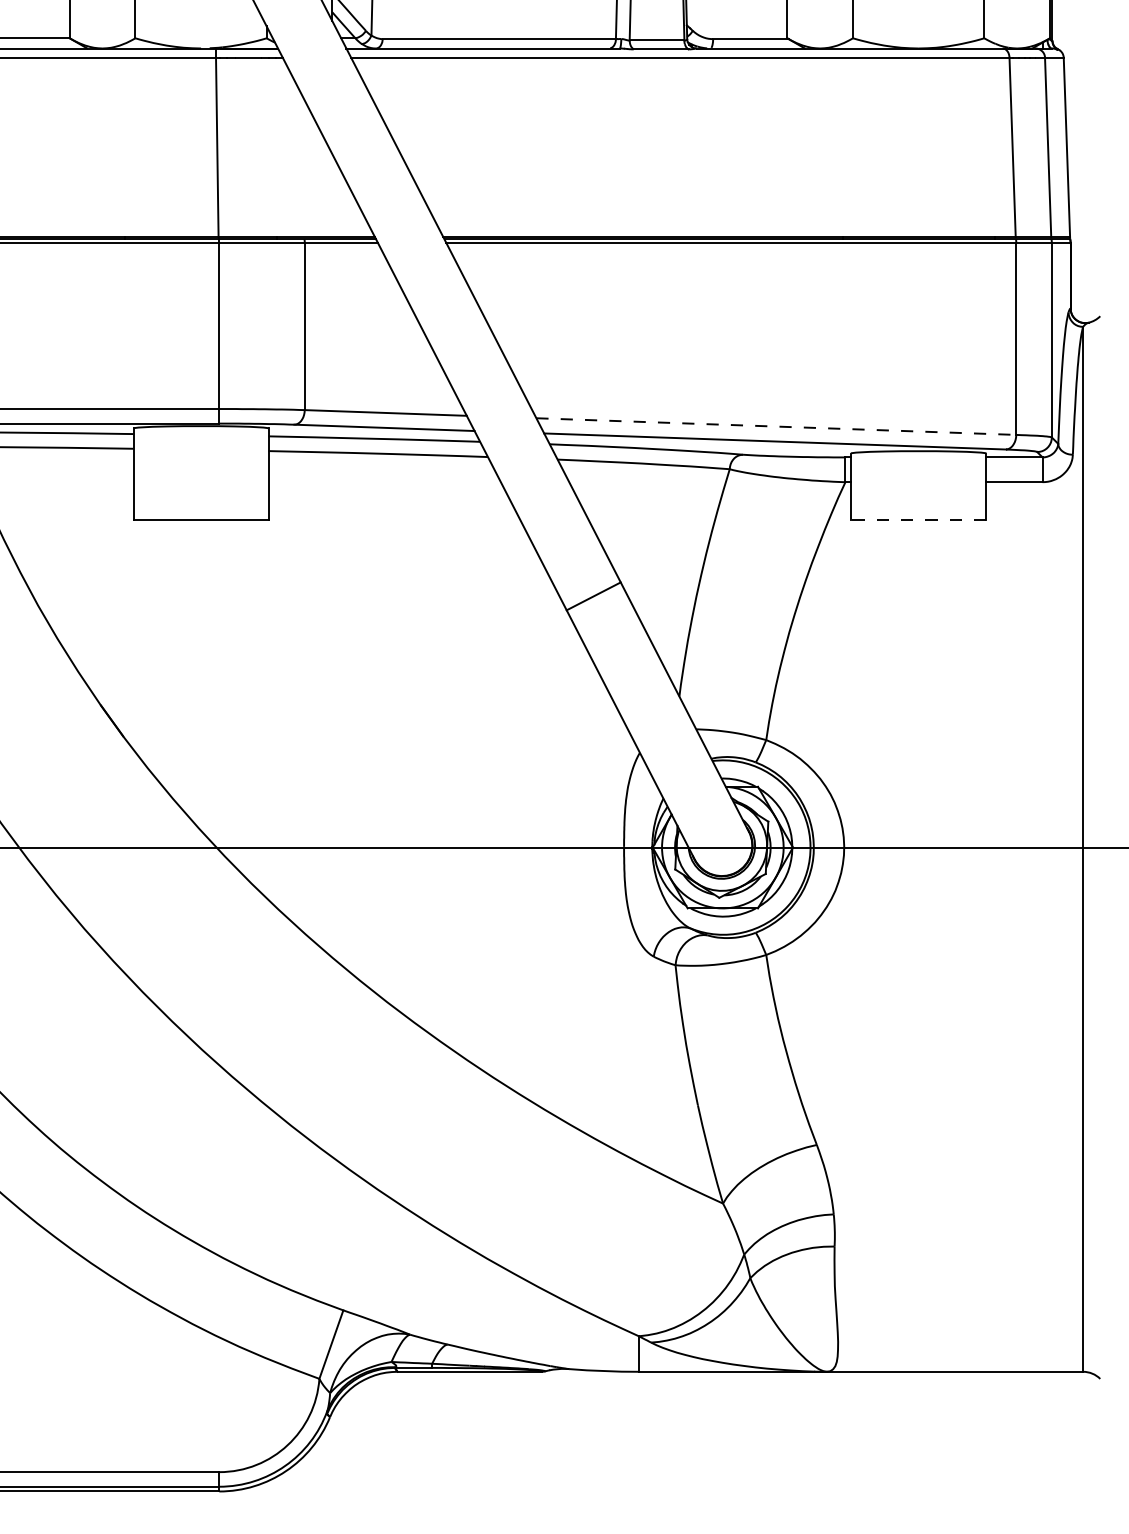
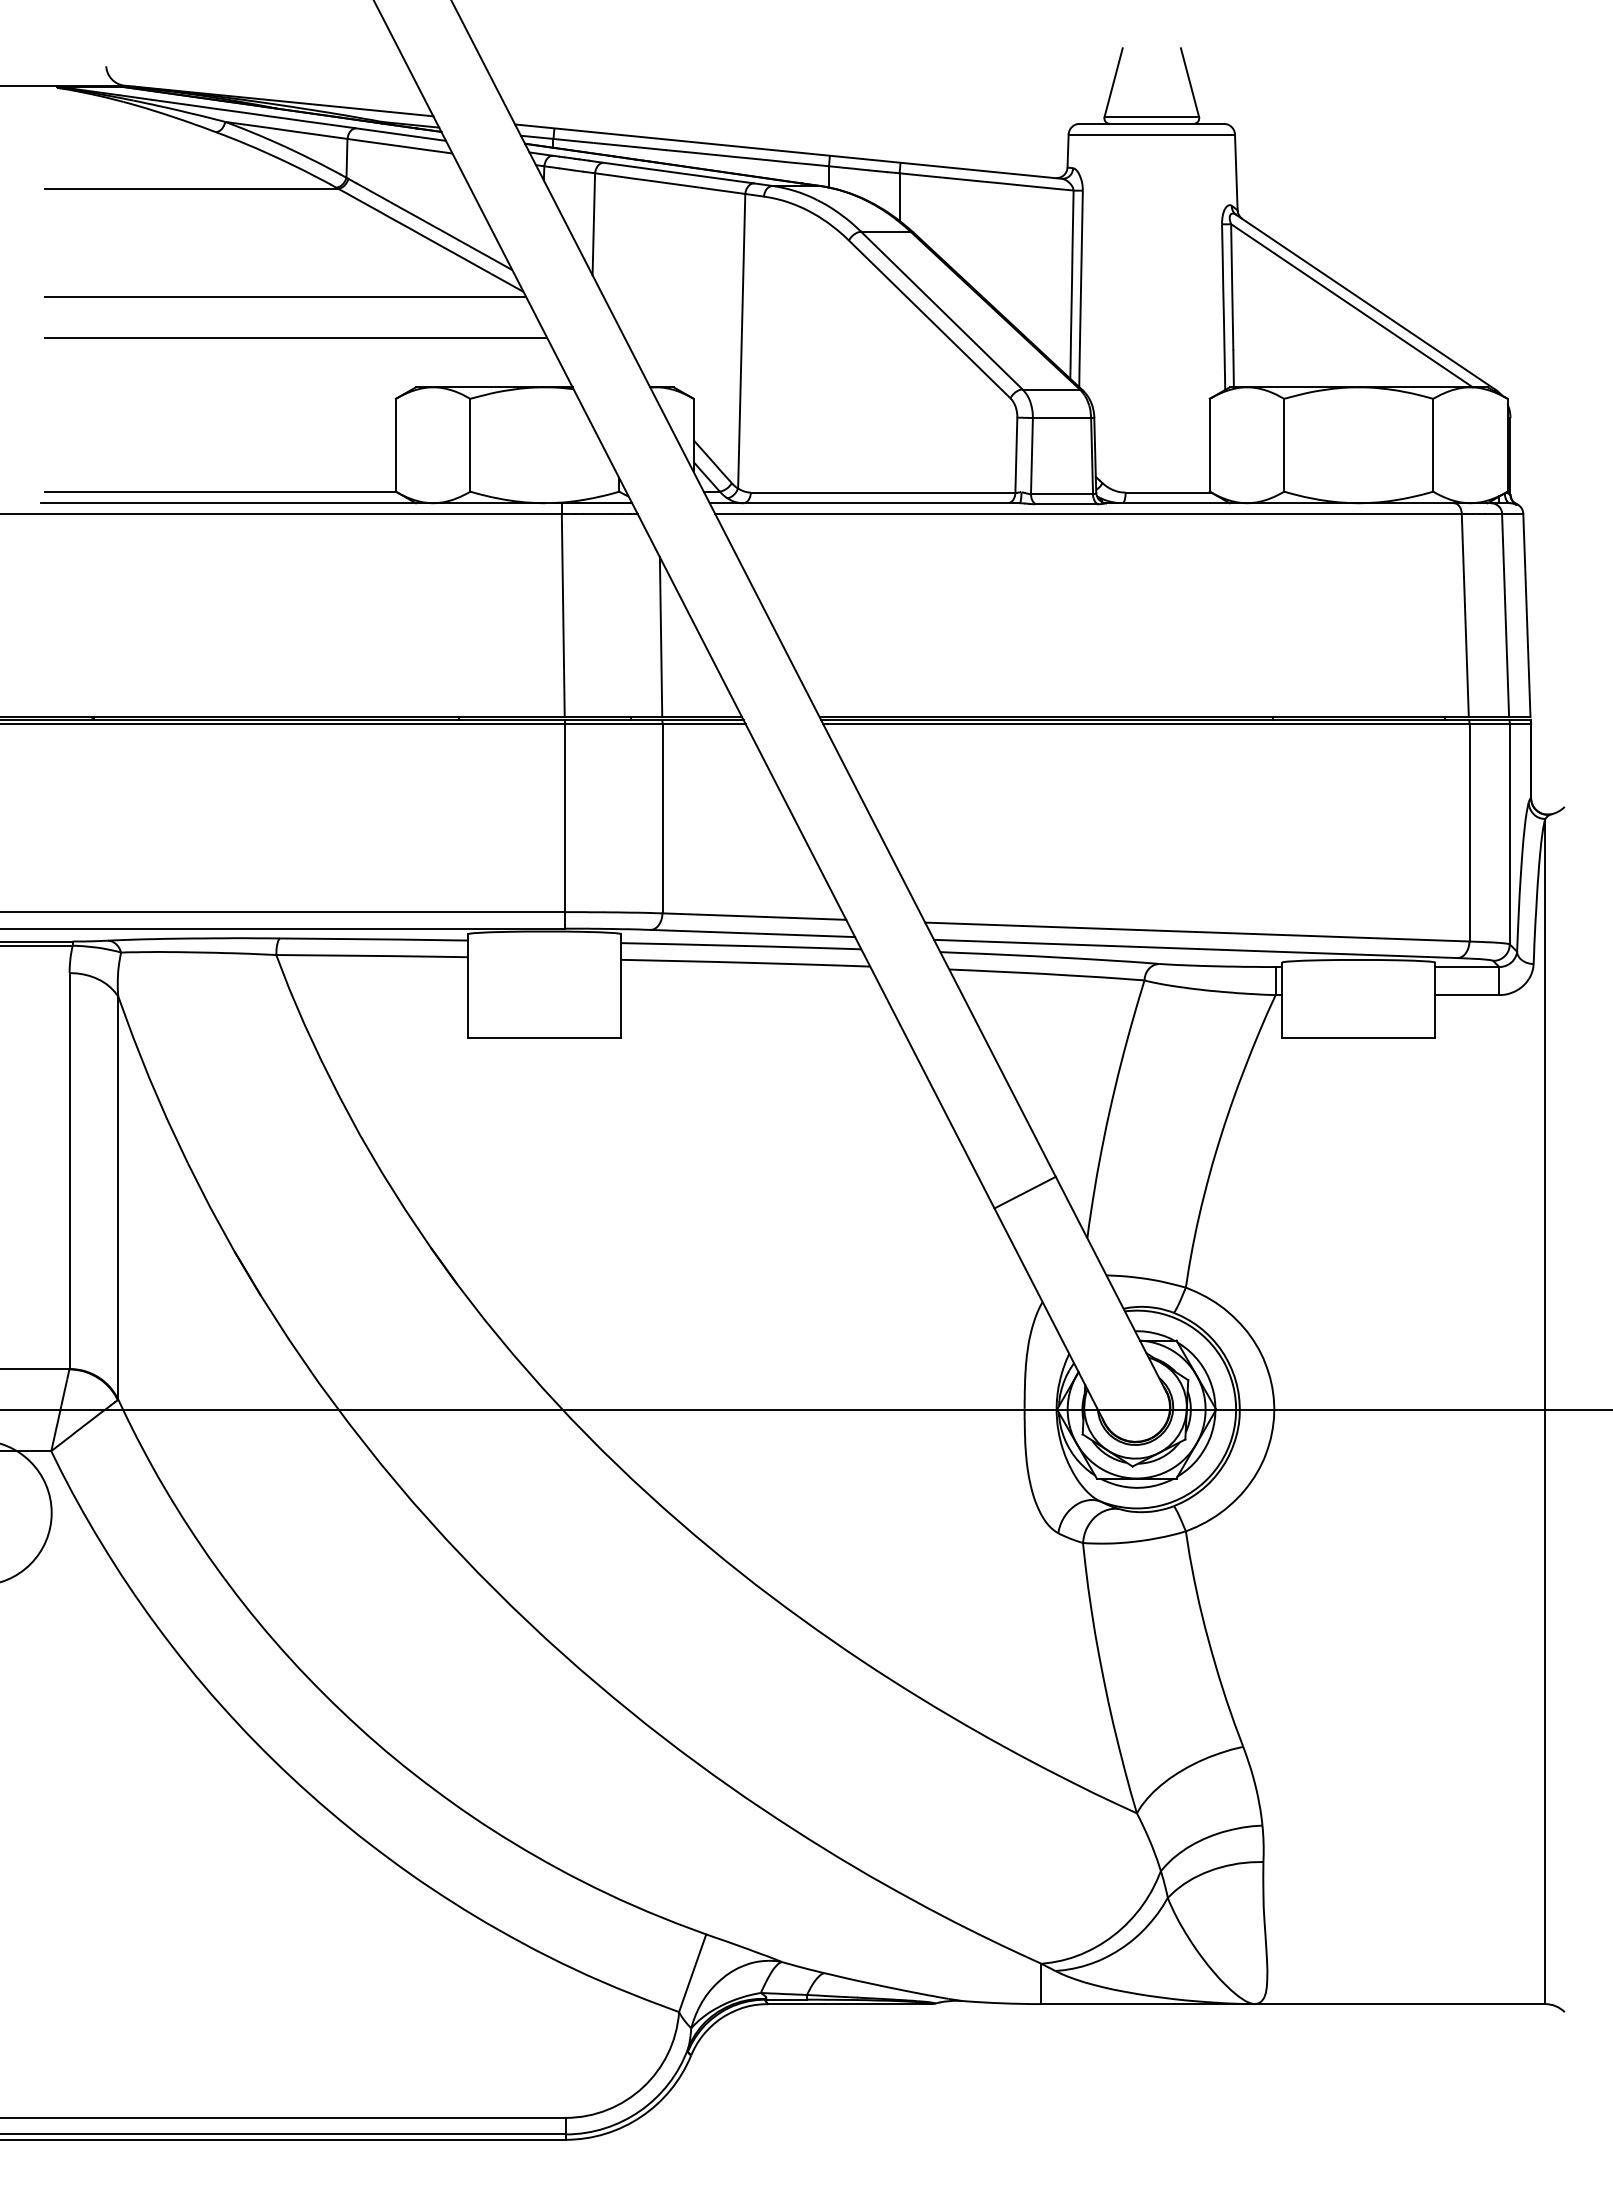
line: (303, 166) -> (660, 637), added
line: (776, 426) -> (1197, 932), dashed -> solid
line: (918, 519) -> (1358, 1037), dashed -> solid
line: (593, 596) -> (1024, 1192), moved

